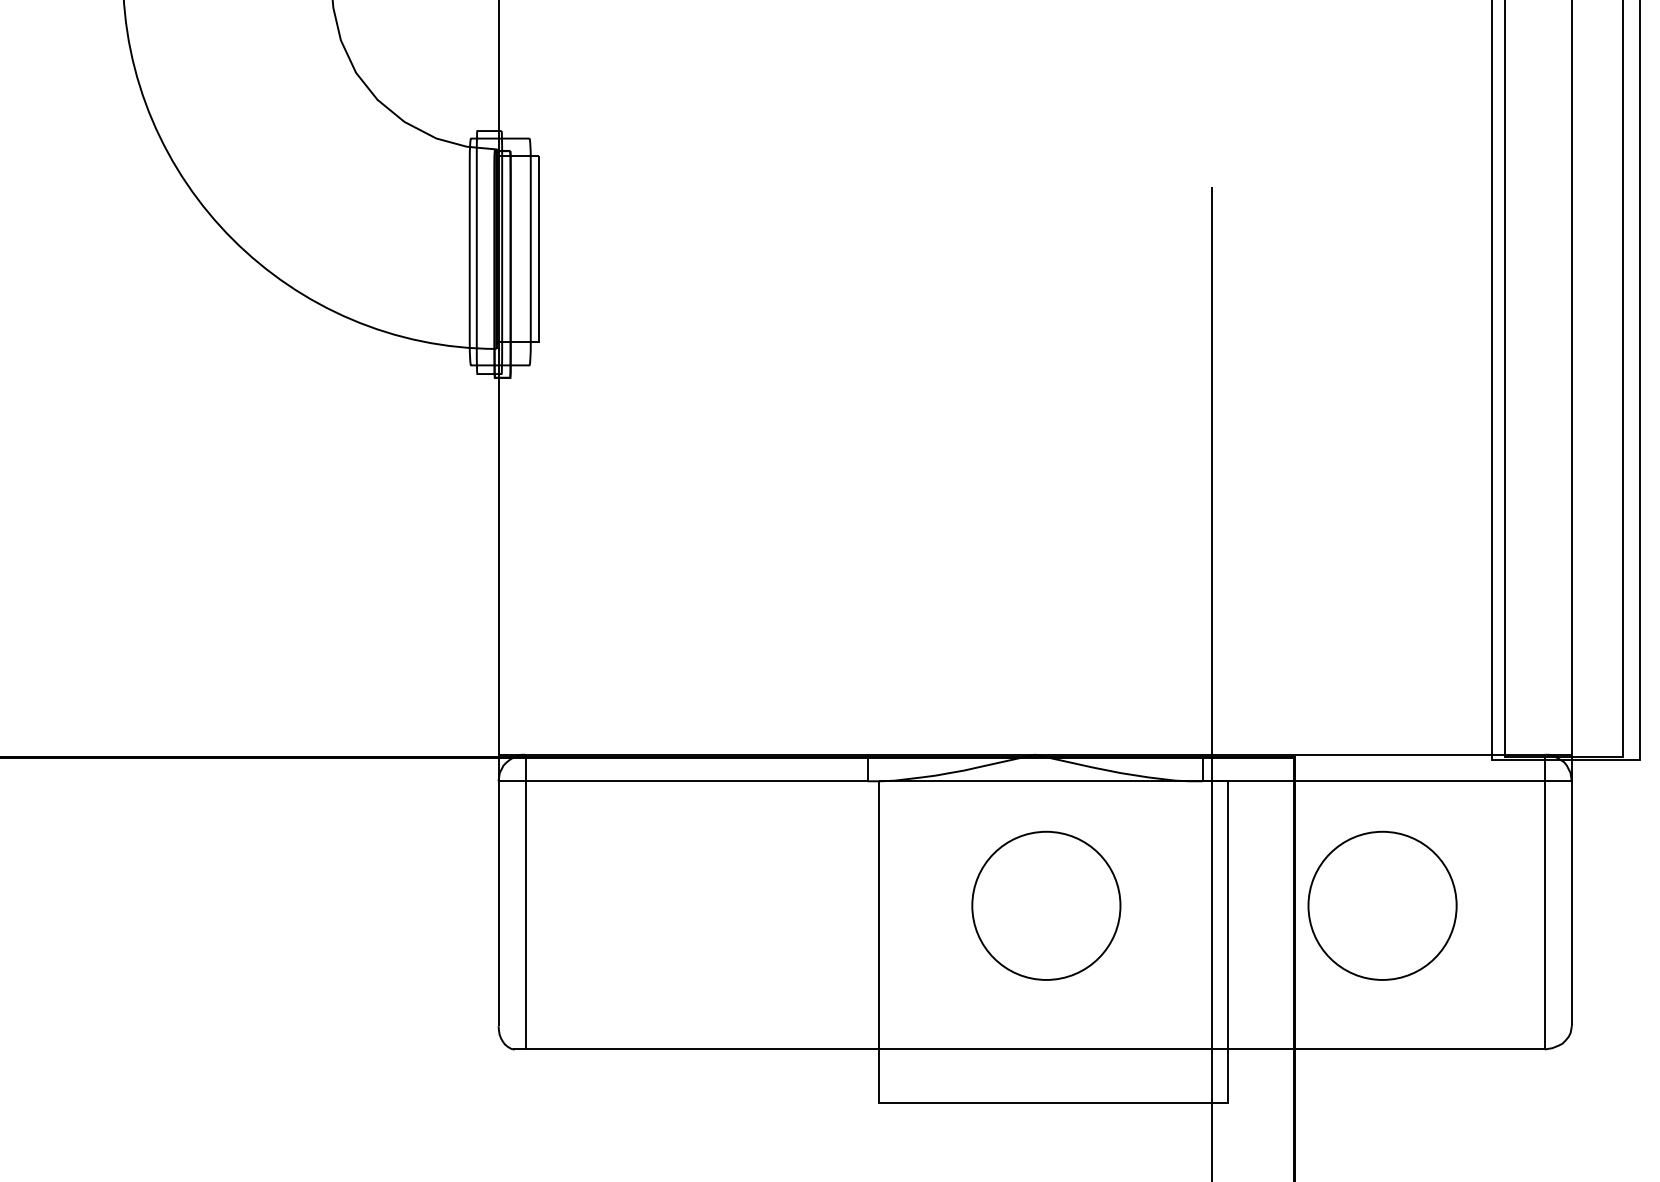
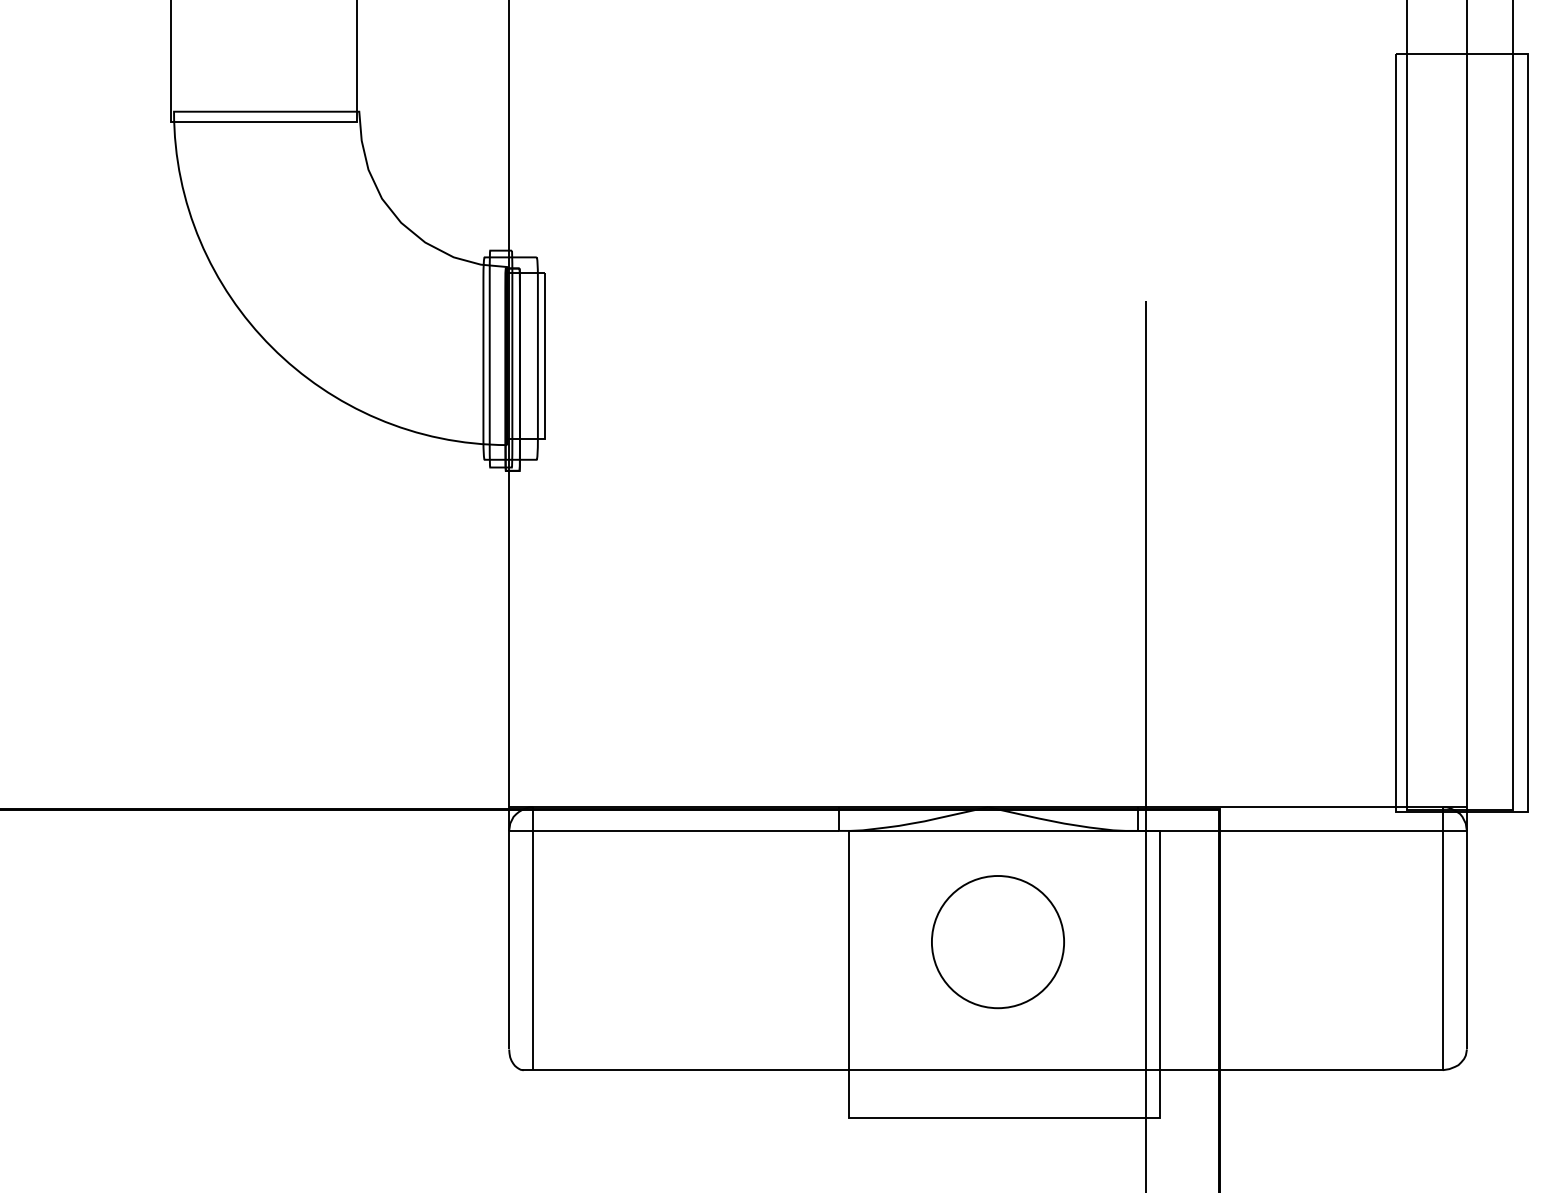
part: (1381, 906) -> (1297, 942), removed

